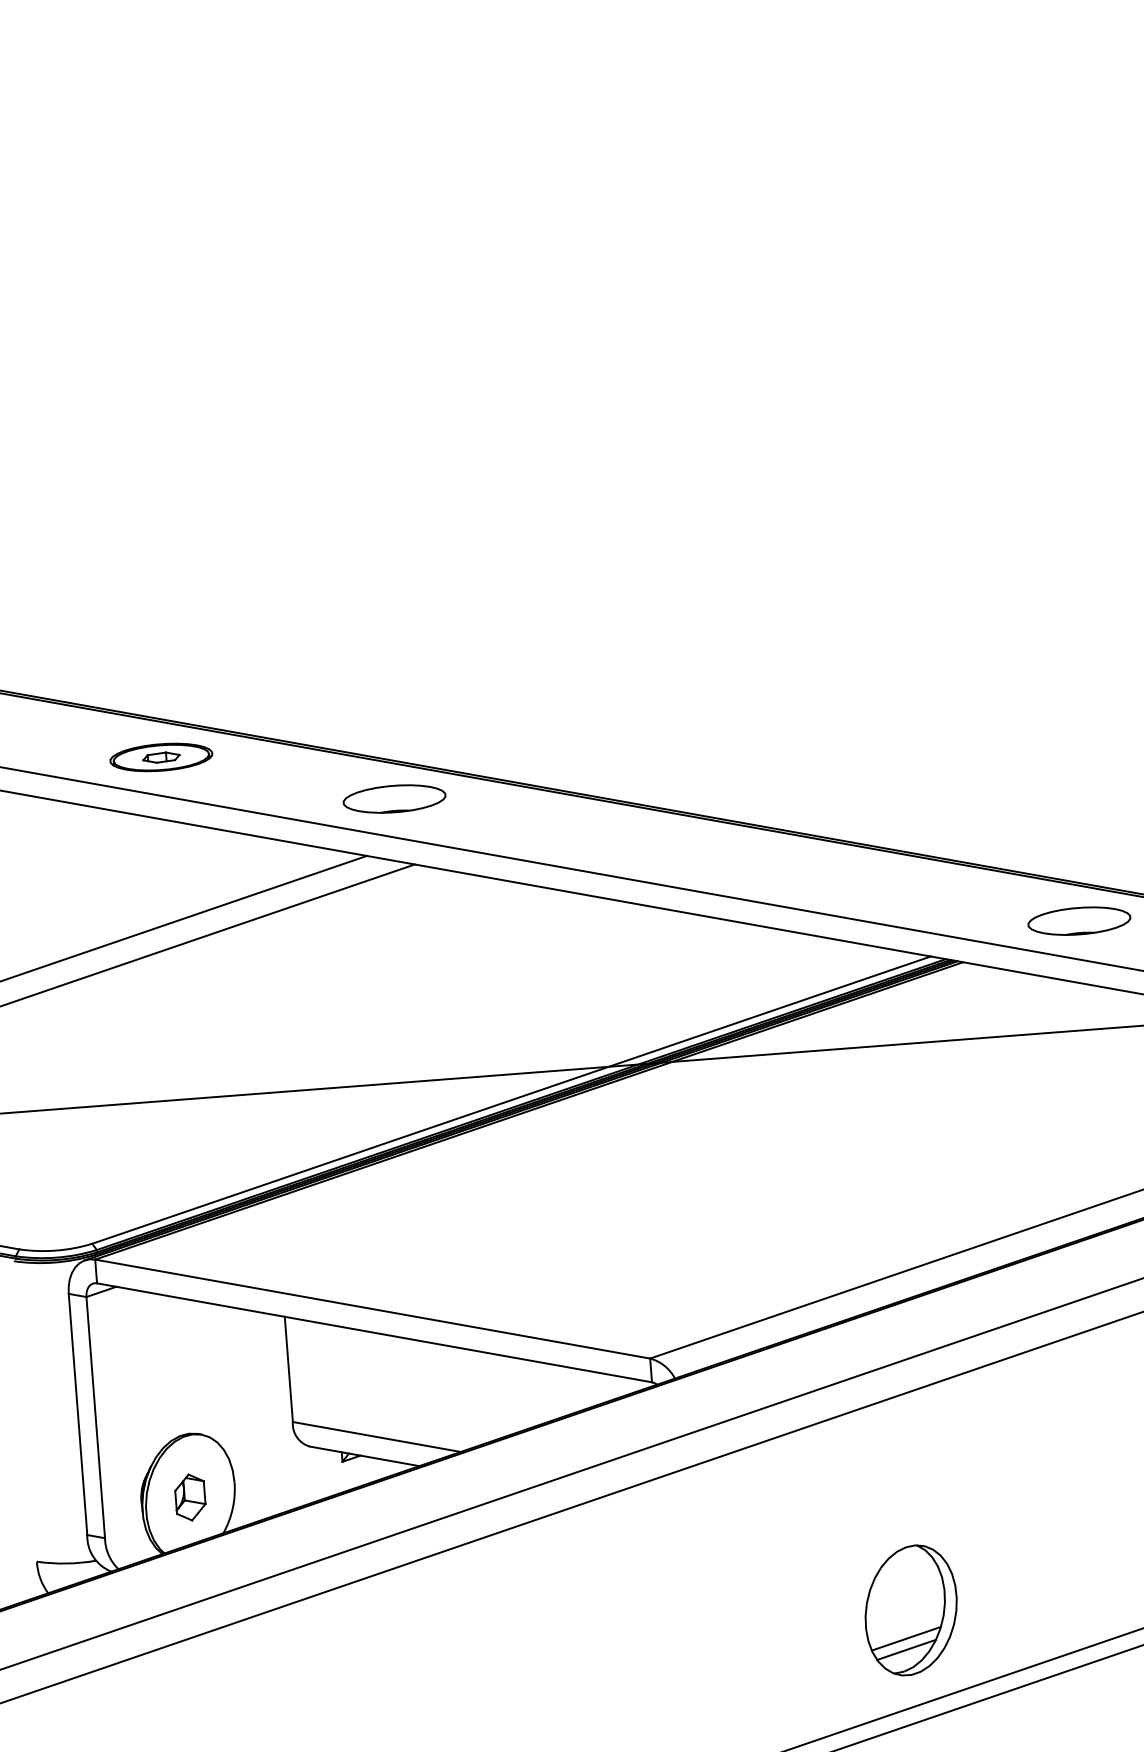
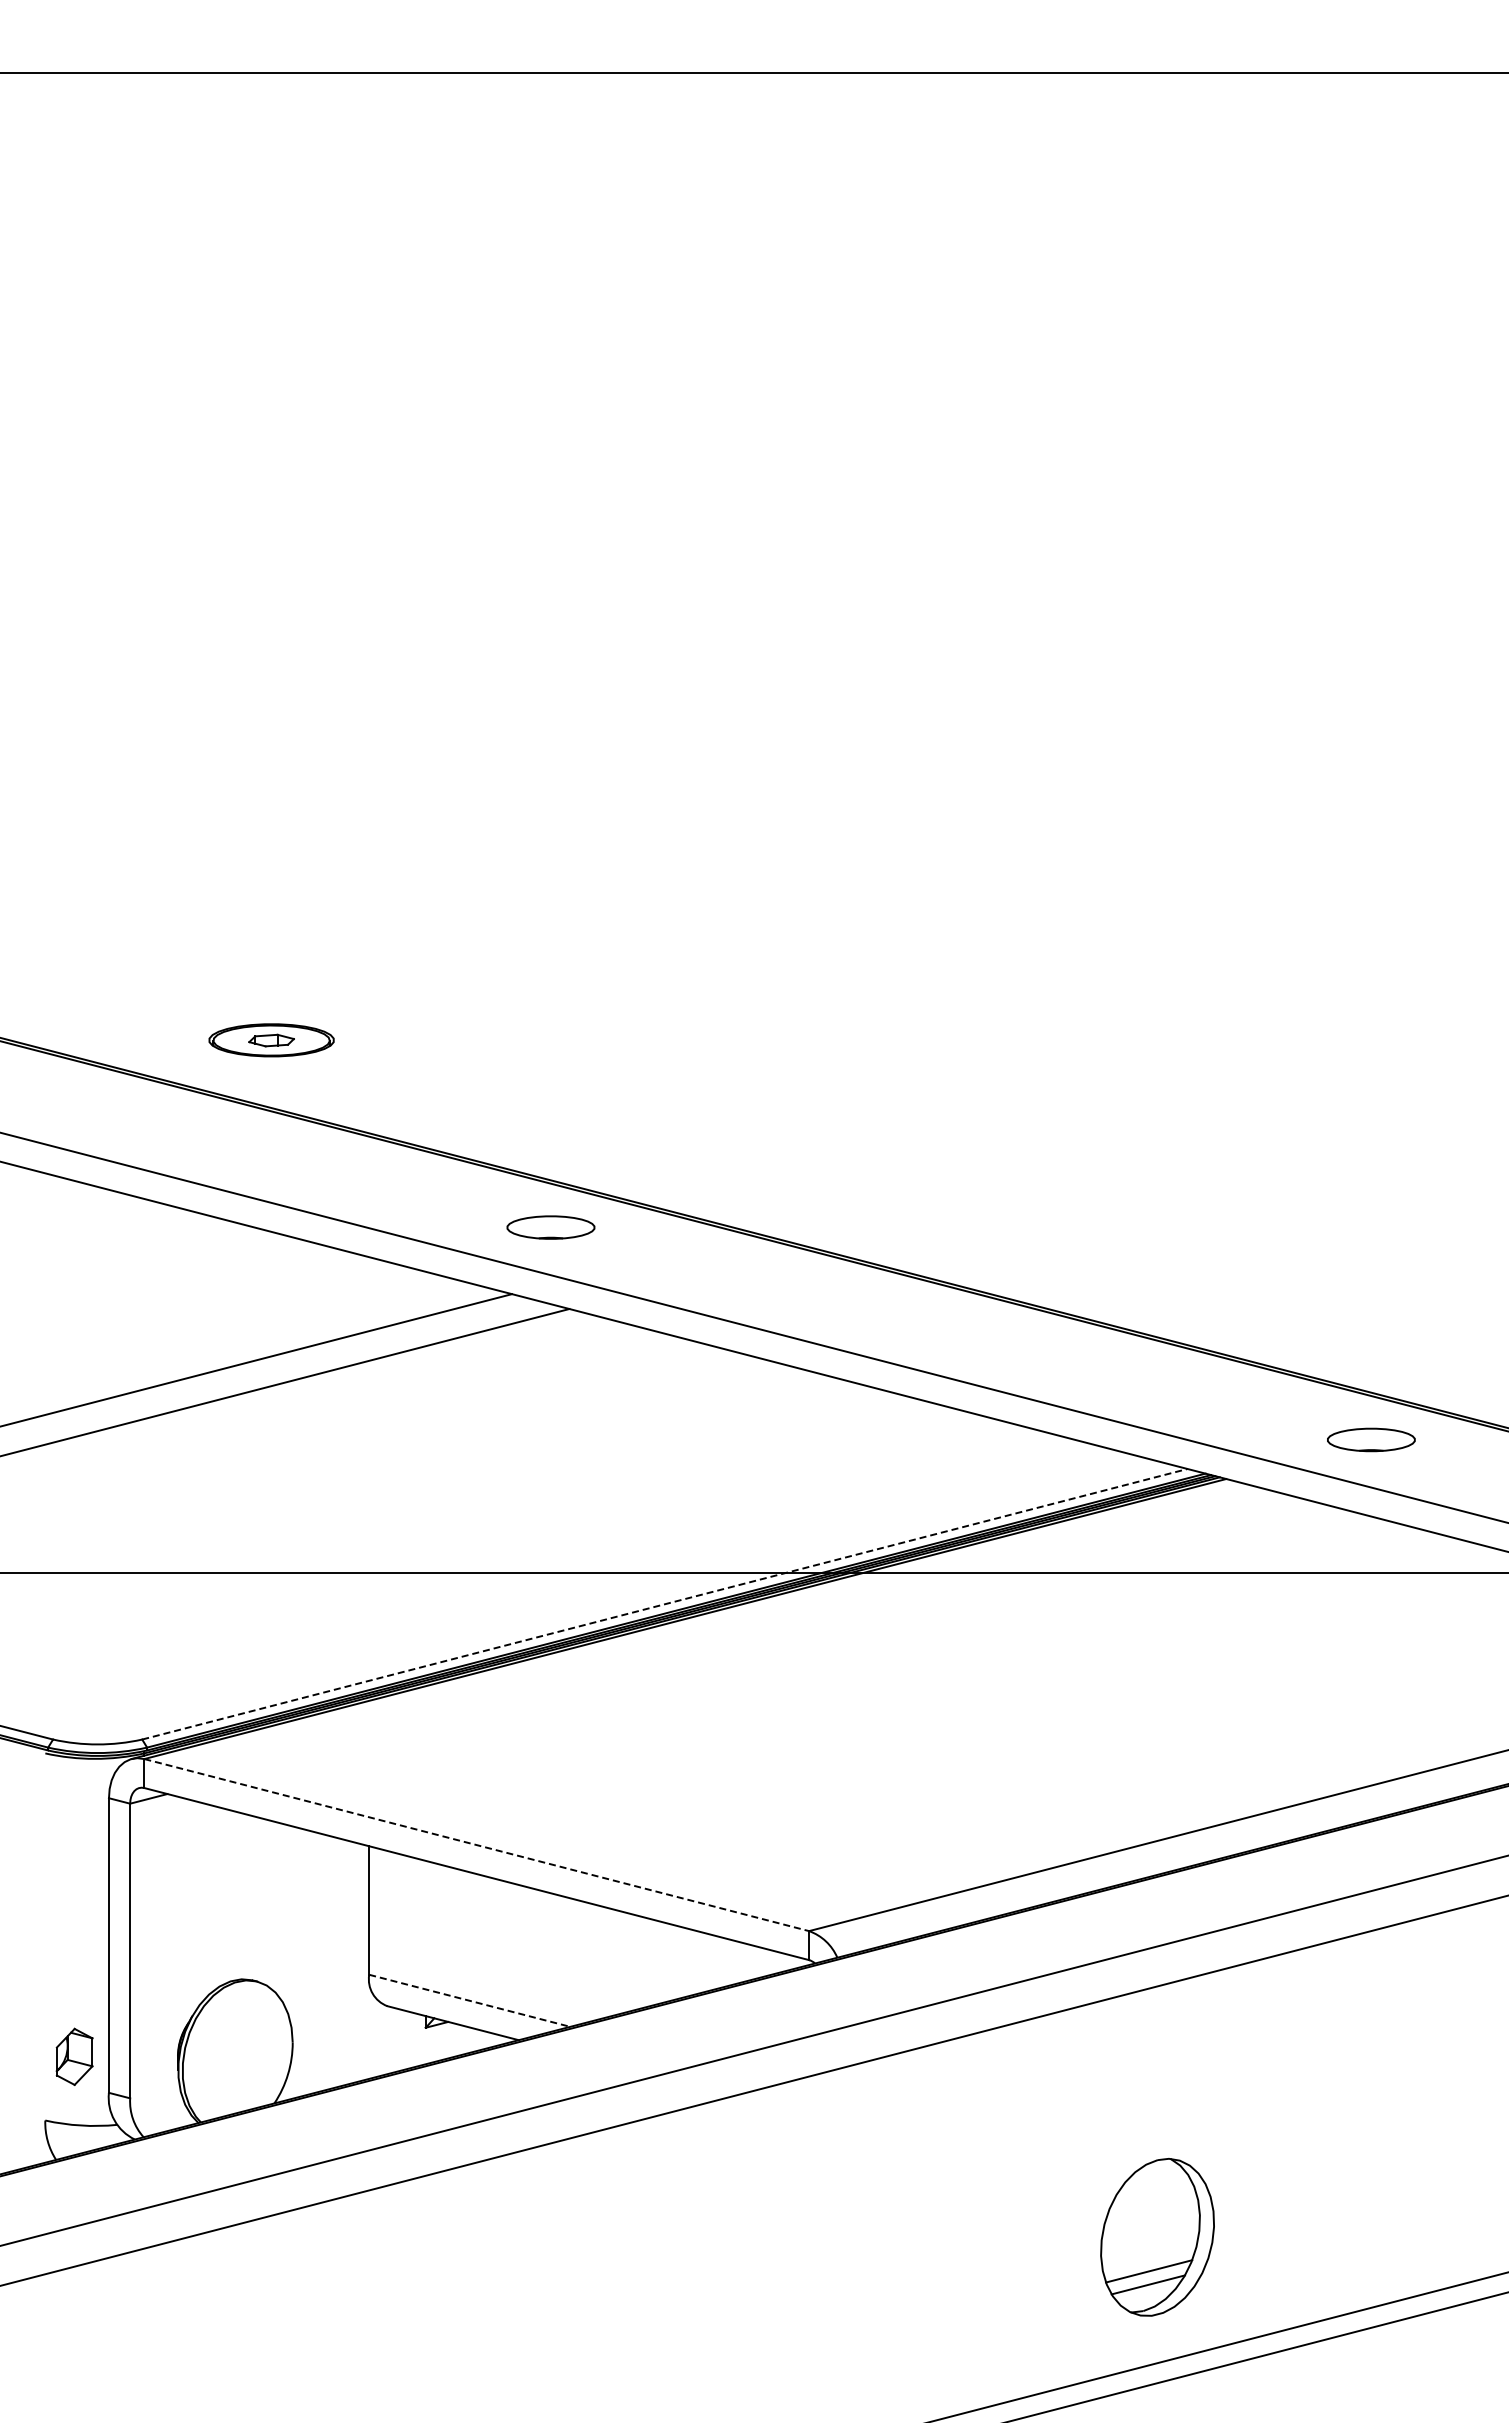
part: (161, 757) -> (271, 1040), moved
part: (394, 798) -> (550, 1227), size x0.7
part: (1079, 920) -> (1371, 1439), size x0.7
line: (511, 1100) -> (664, 1604), solid -> dashed
line: (373, 1309) -> (477, 1845), solid -> dashed
line: (376, 1436) -> (469, 2000), solid -> dashed
part: (190, 1497) -> (74, 2056), moved
part: (911, 1610) -> (1157, 2237), moved

